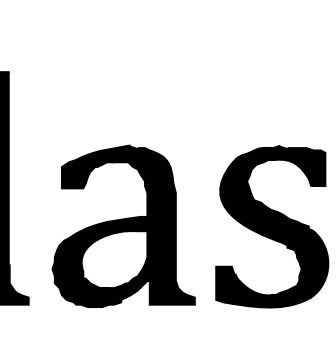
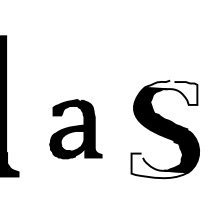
fill: (280, 165) -> (170, 92), removed
part: (123, 225) -> (75, 128), size x0.6
fill: (262, 286) -> (159, 165), removed

